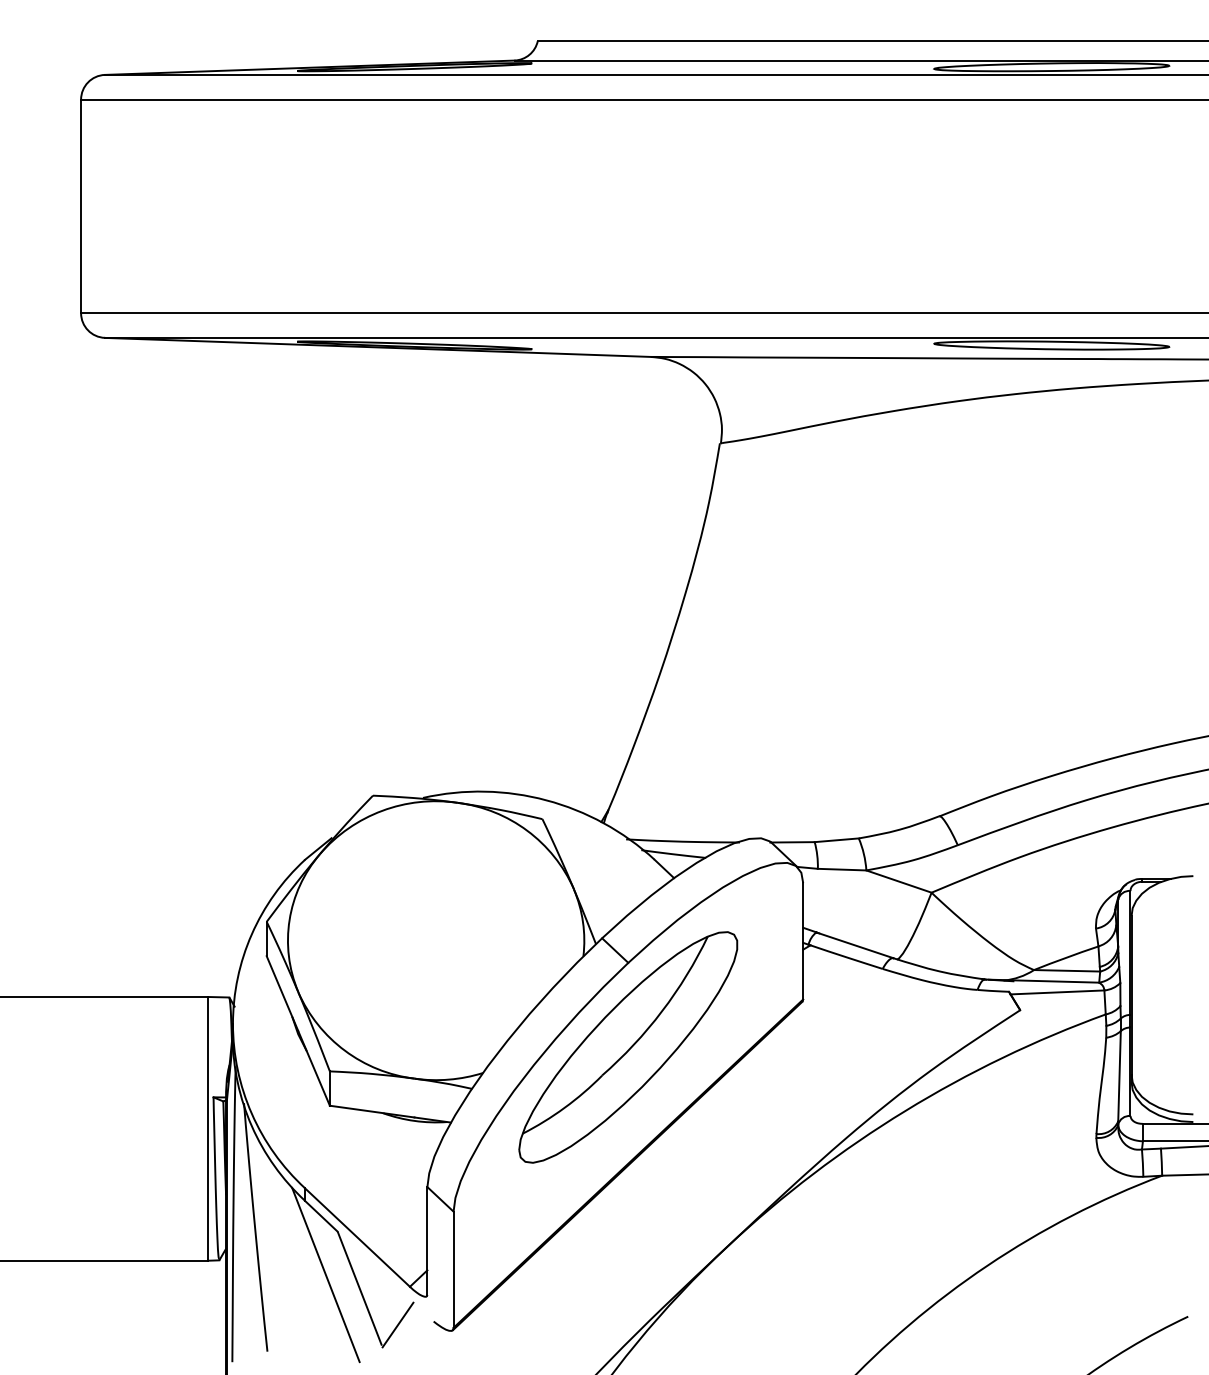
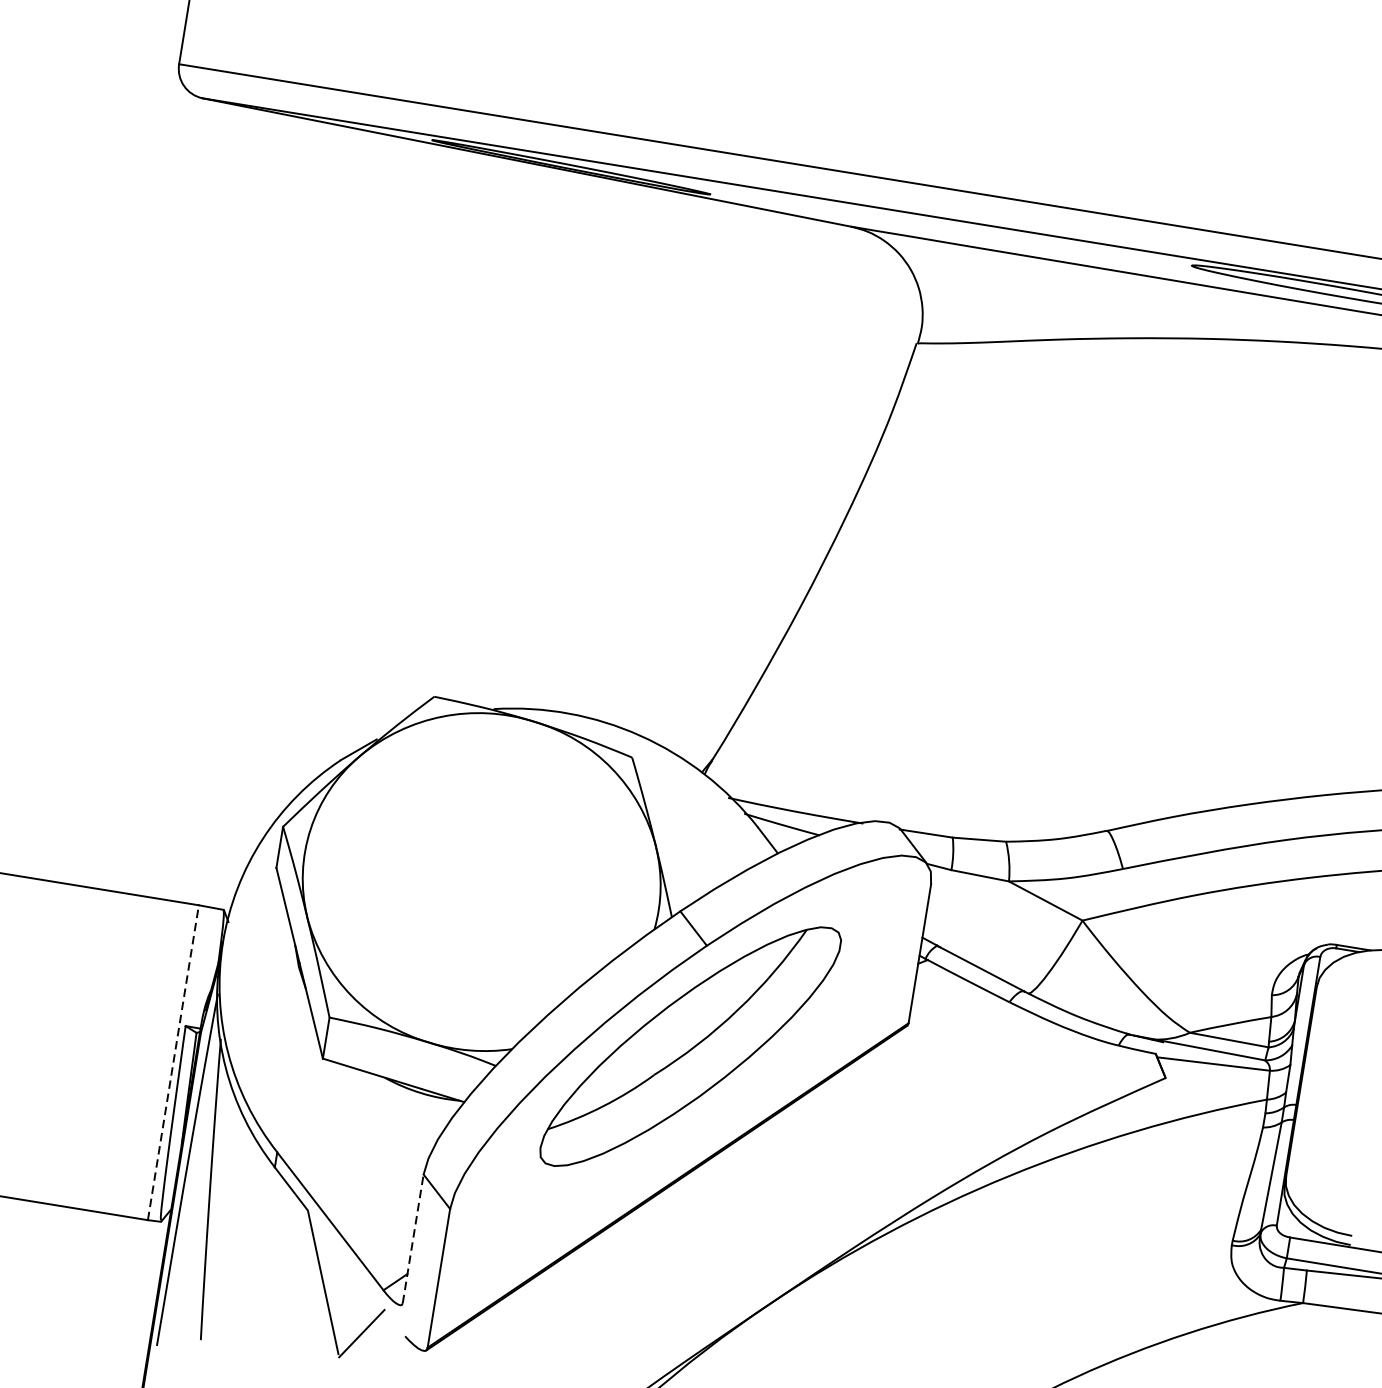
line: (208, 1128) -> (173, 1062), solid -> dashed
line: (427, 1240) -> (413, 1238), solid -> dashed
line: (325, 1274) -> (285, 1259), removed

